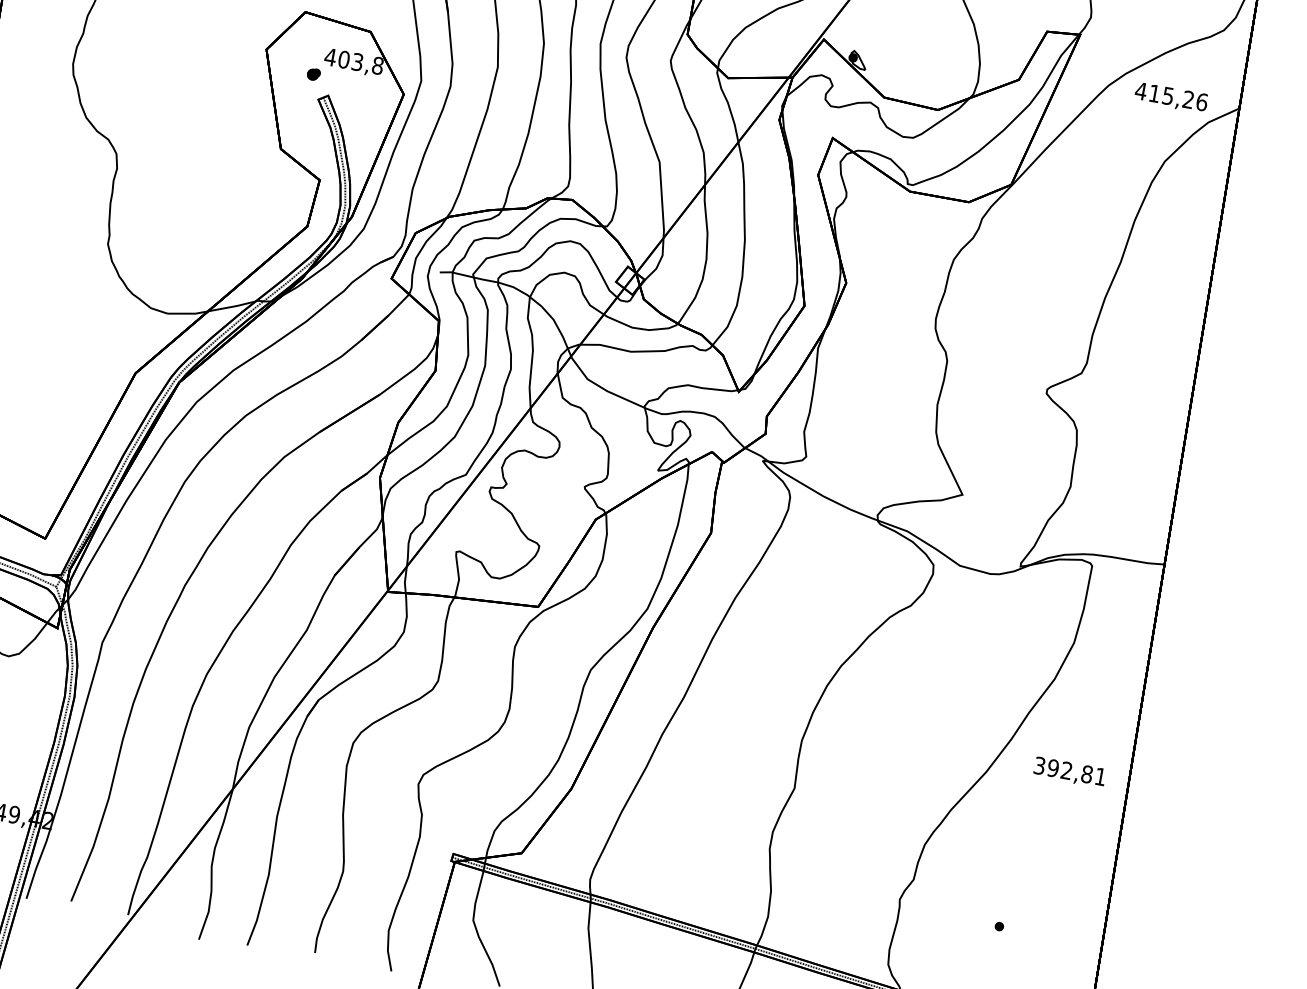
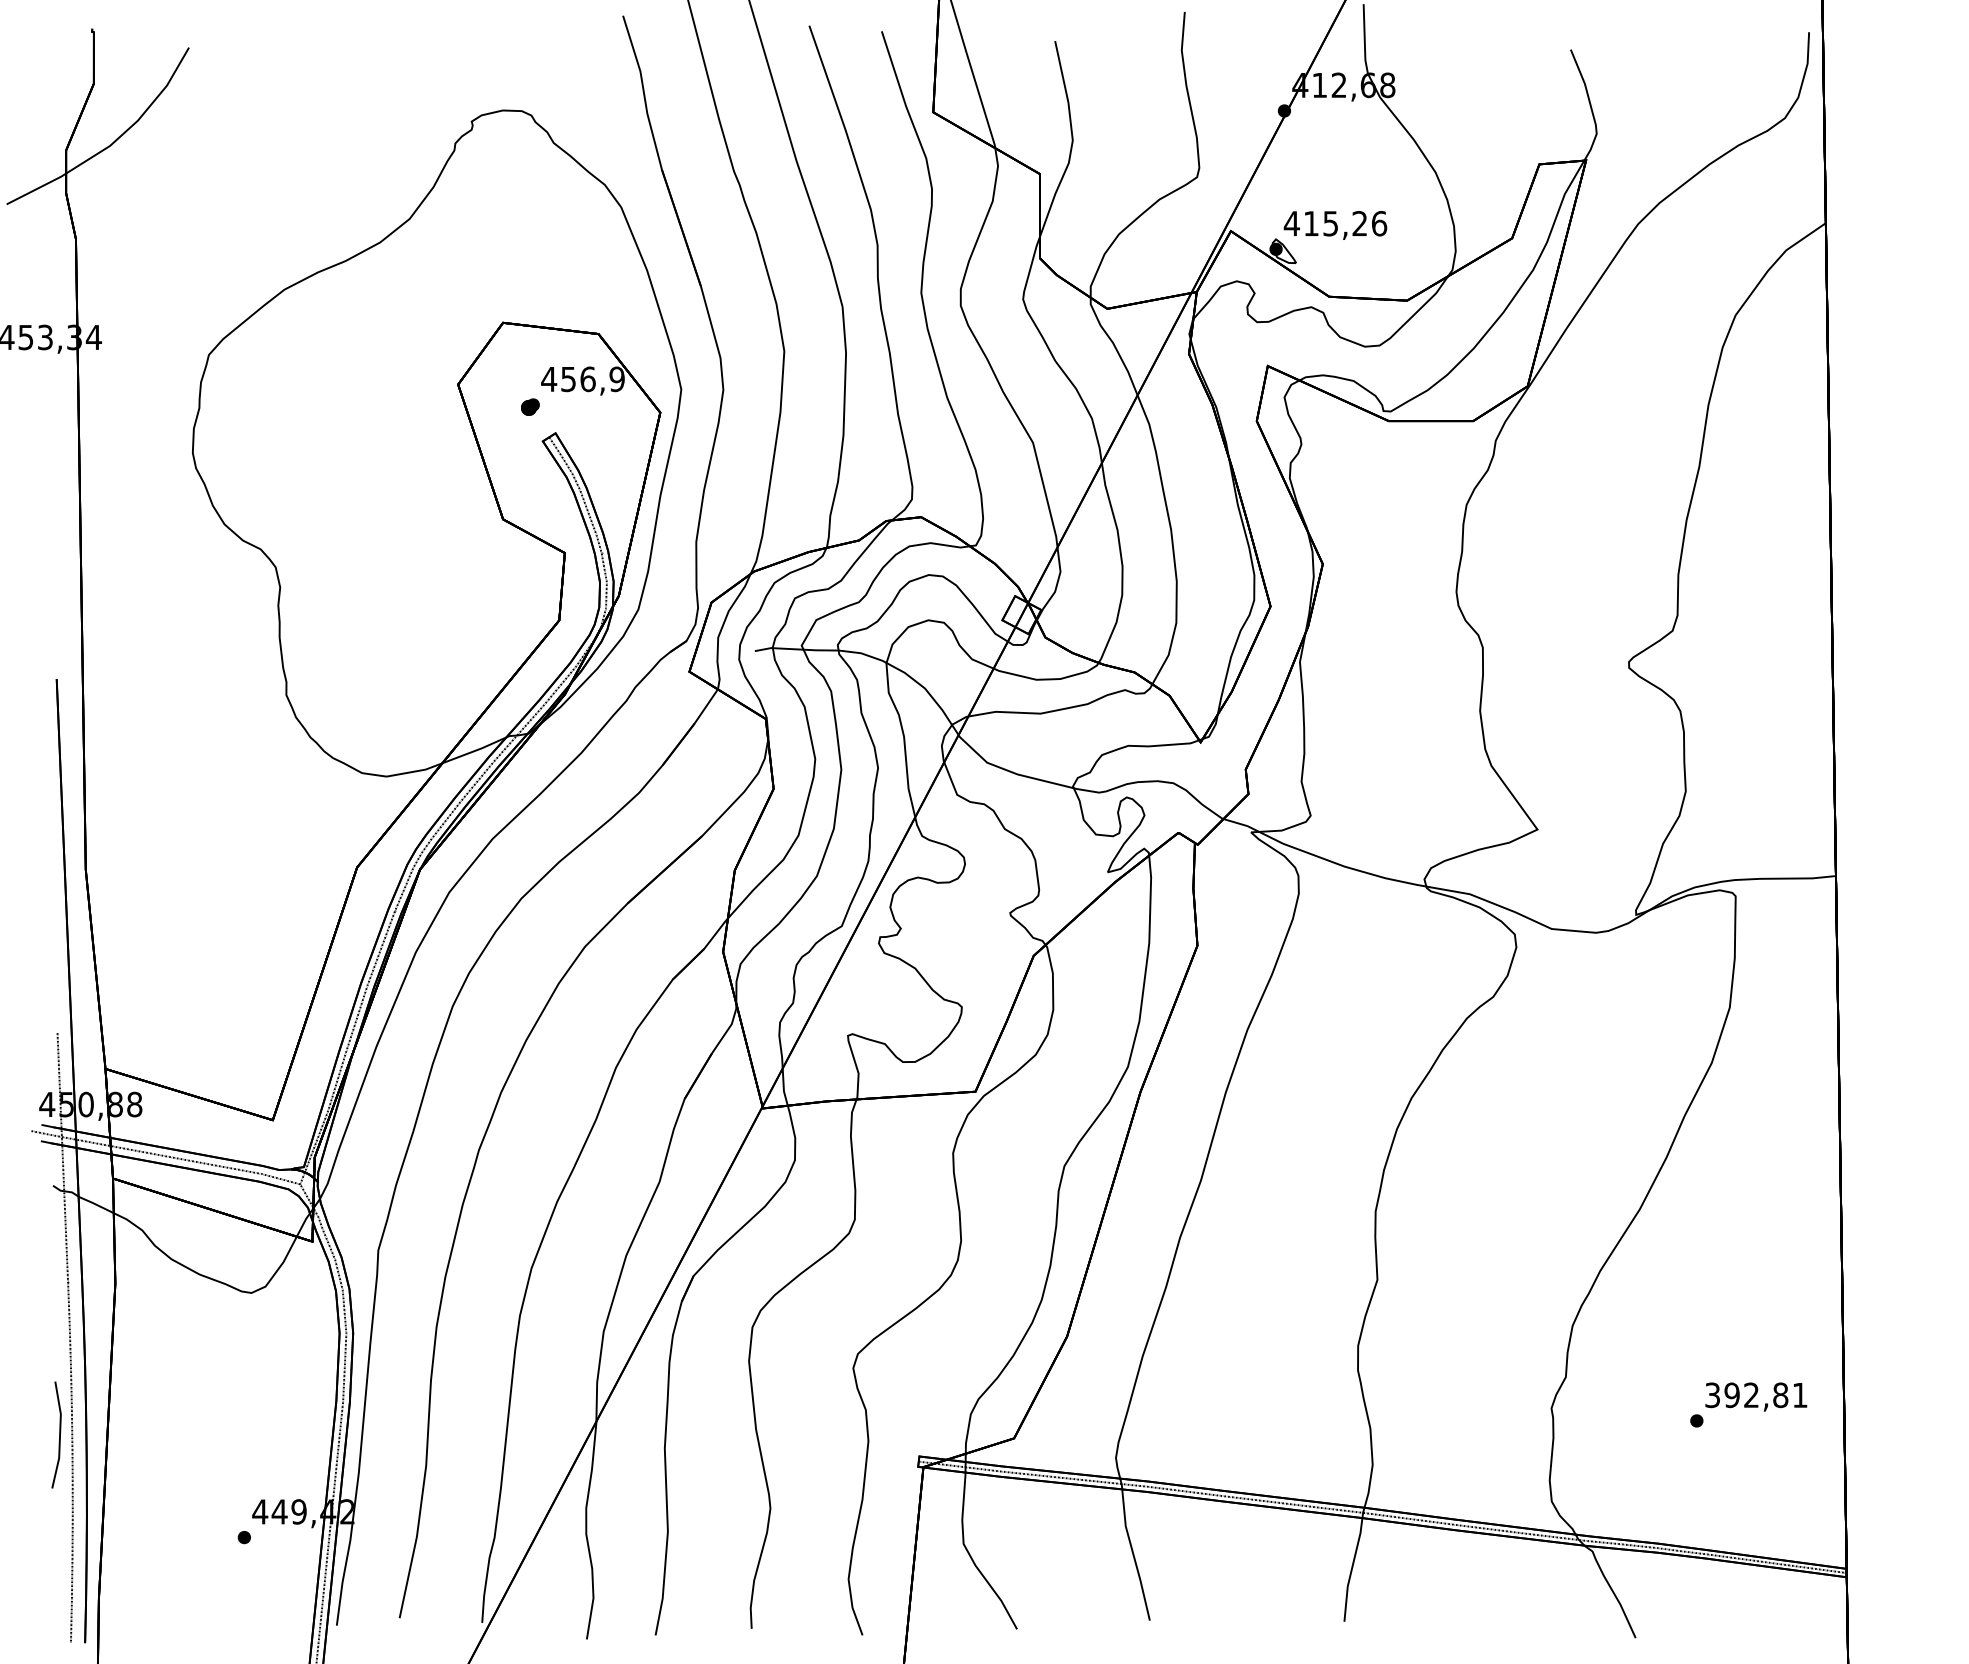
text: (360, 62) -> (592, 379), 403,8 -> 456,9
text: (1171, 97) -> (1335, 225), moved
text: (1070, 772) -> (1756, 1396), moved

